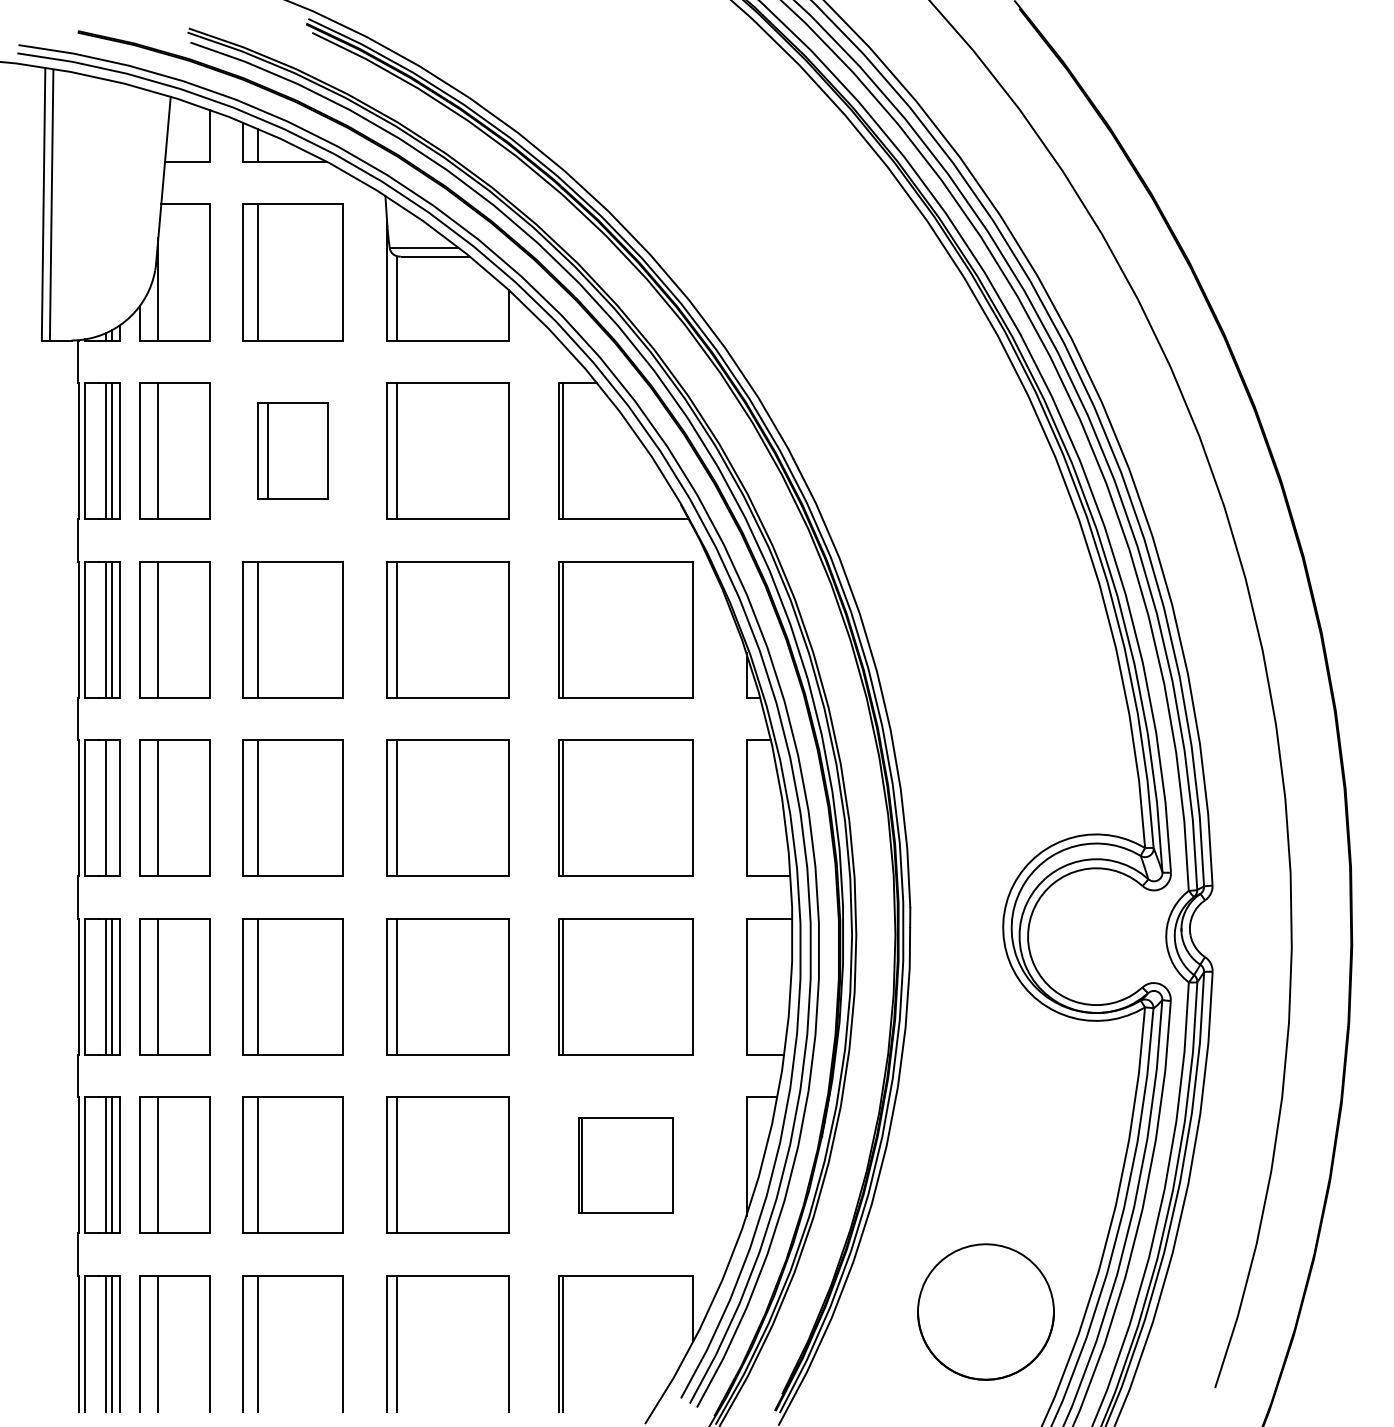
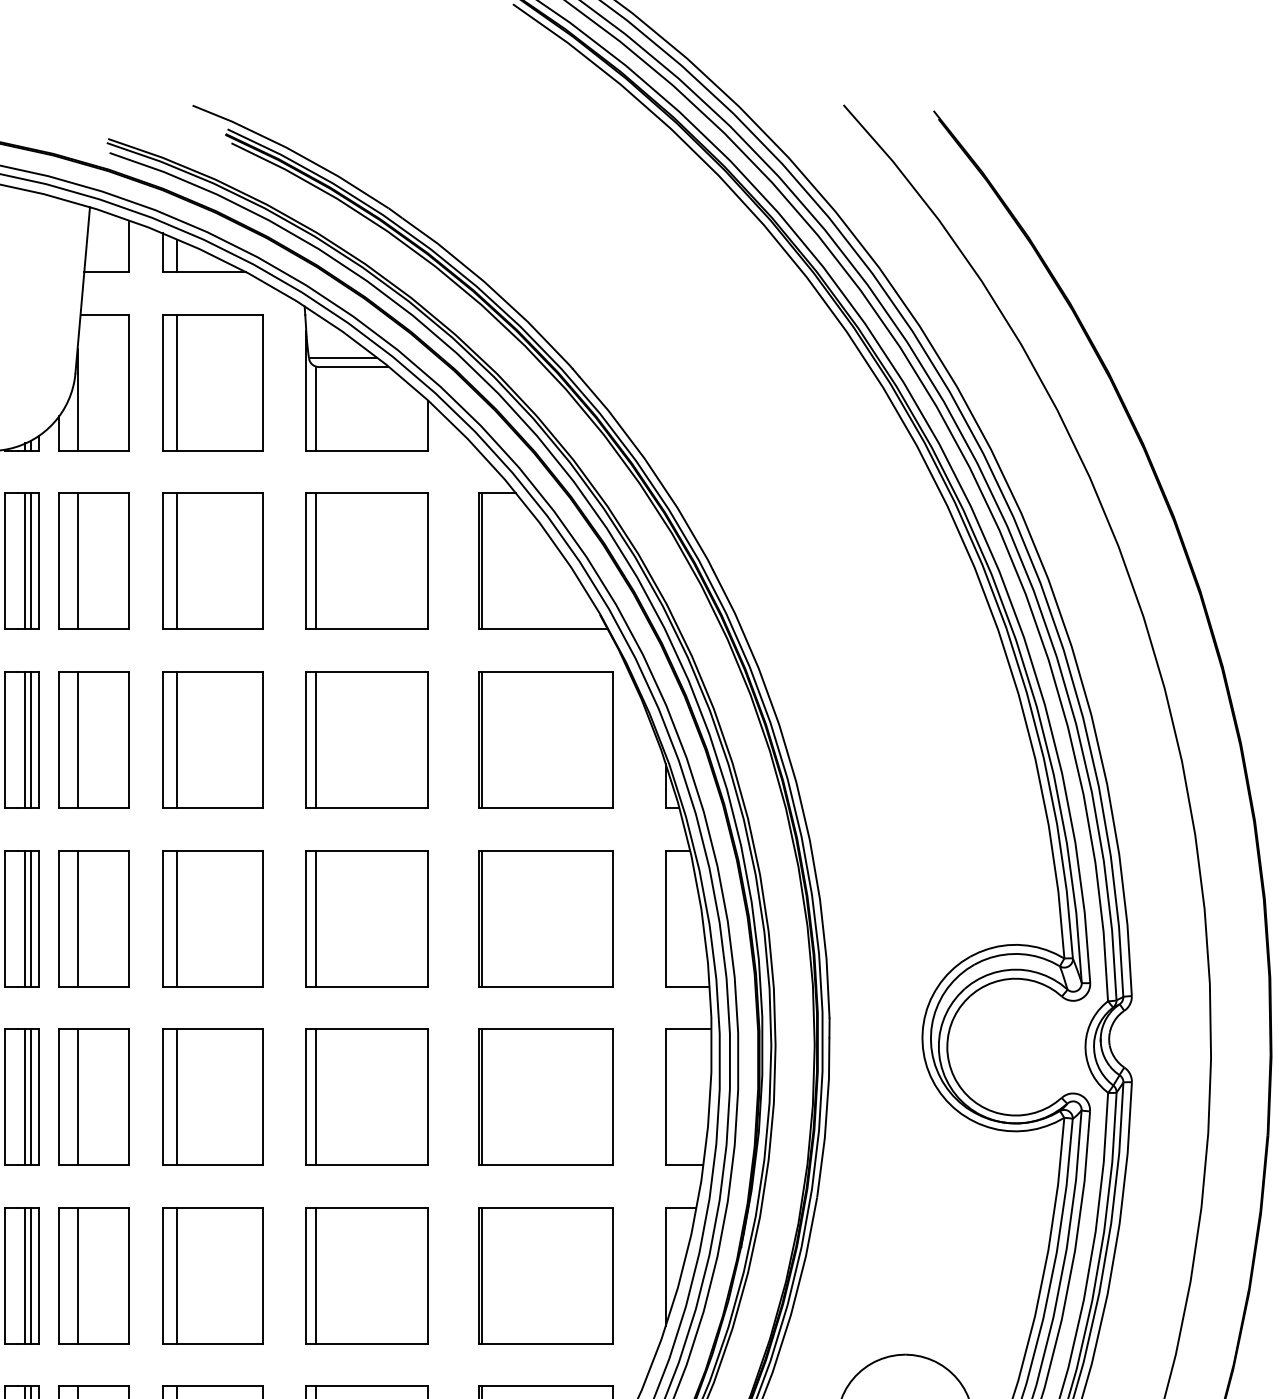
part: (292, 450) -> (211, 560), size x1.43
line: (111, 808) -> (30, 918), added
part: (625, 1164) -> (544, 1274), size x1.43

